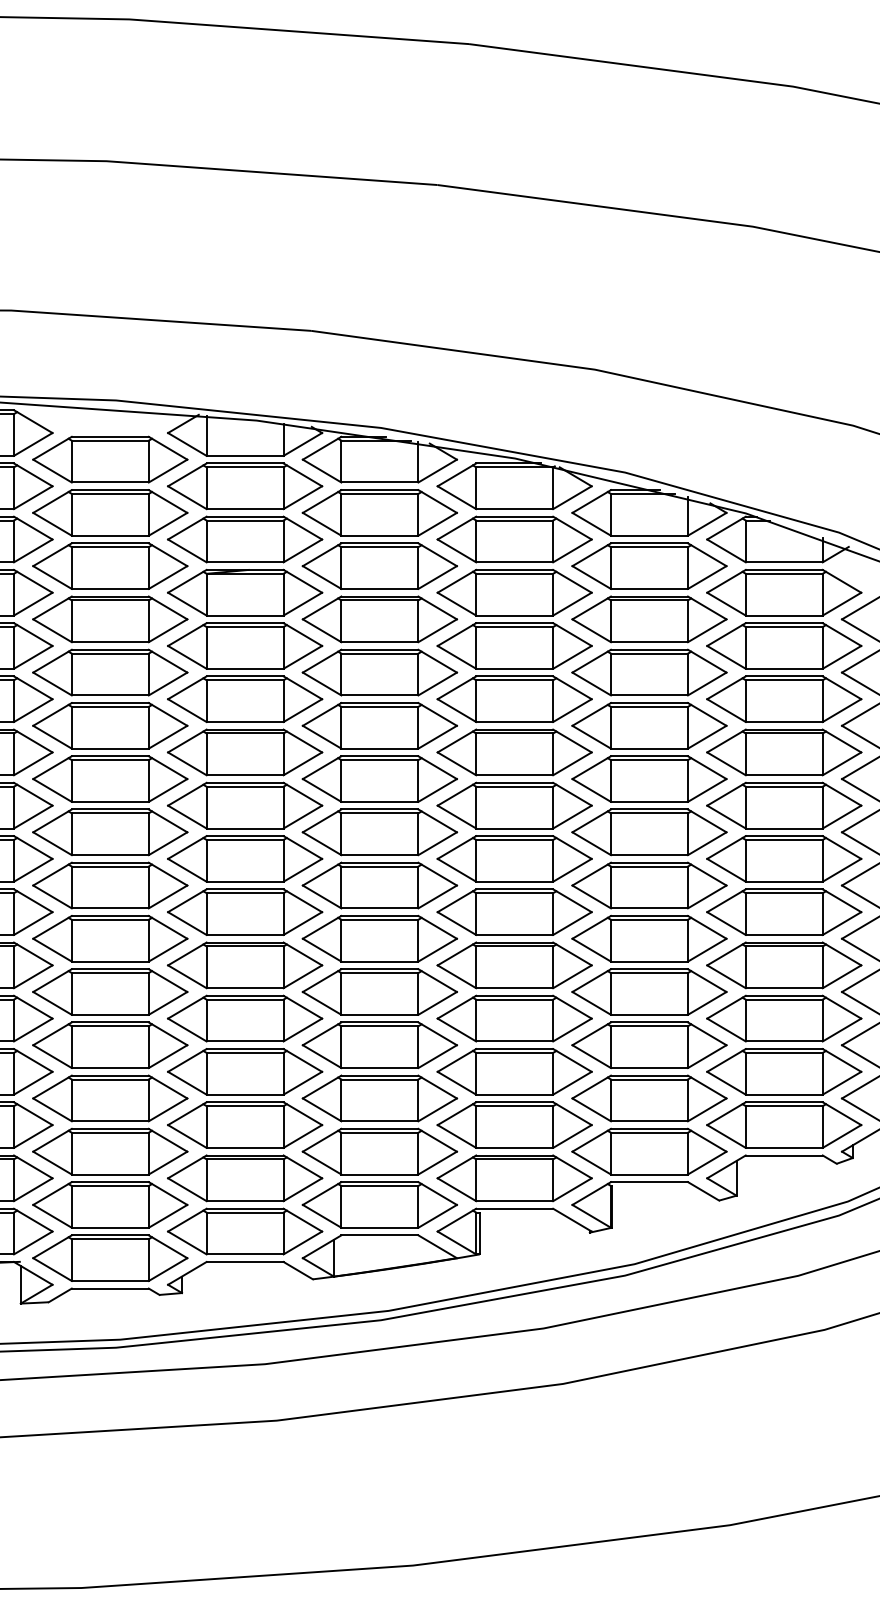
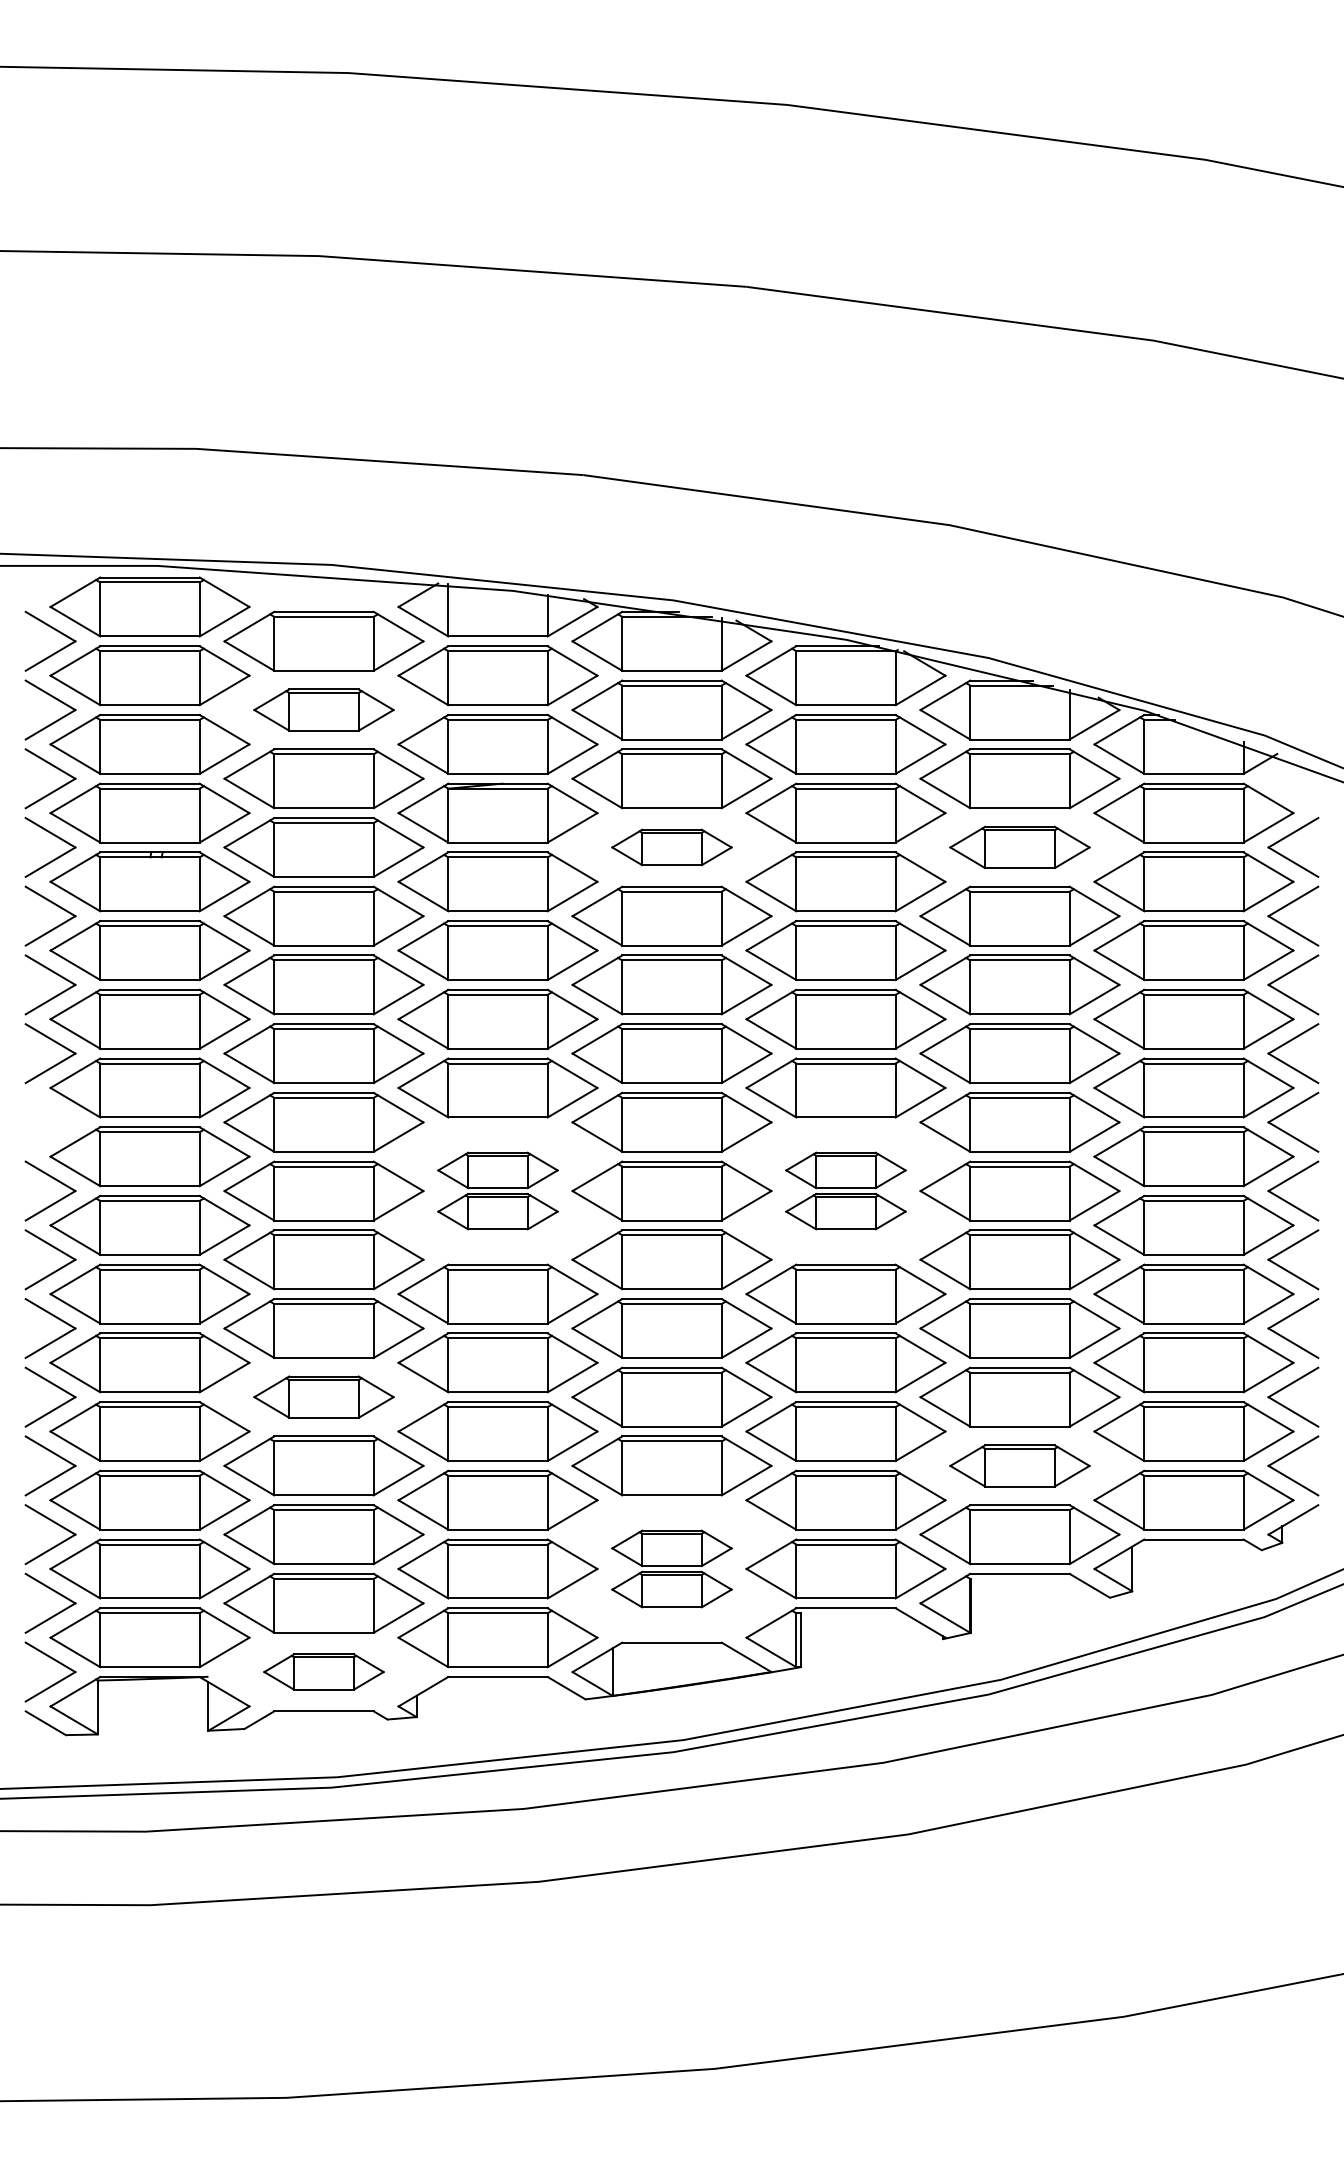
part: (109, 512) -> (323, 709), size x0.7
part: (379, 619) -> (671, 847), size x0.6
part: (649, 619) -> (1019, 847), size x0.7
part: (244, 885) -> (497, 1190), size x0.6
part: (514, 885) -> (845, 1190), size x0.6
part: (109, 1044) -> (323, 1396), size x0.7
part: (649, 1098) -> (1019, 1465), size x0.7
part: (379, 1177) -> (671, 1568), size x0.6
part: (109, 1257) -> (323, 1671), size x0.6

